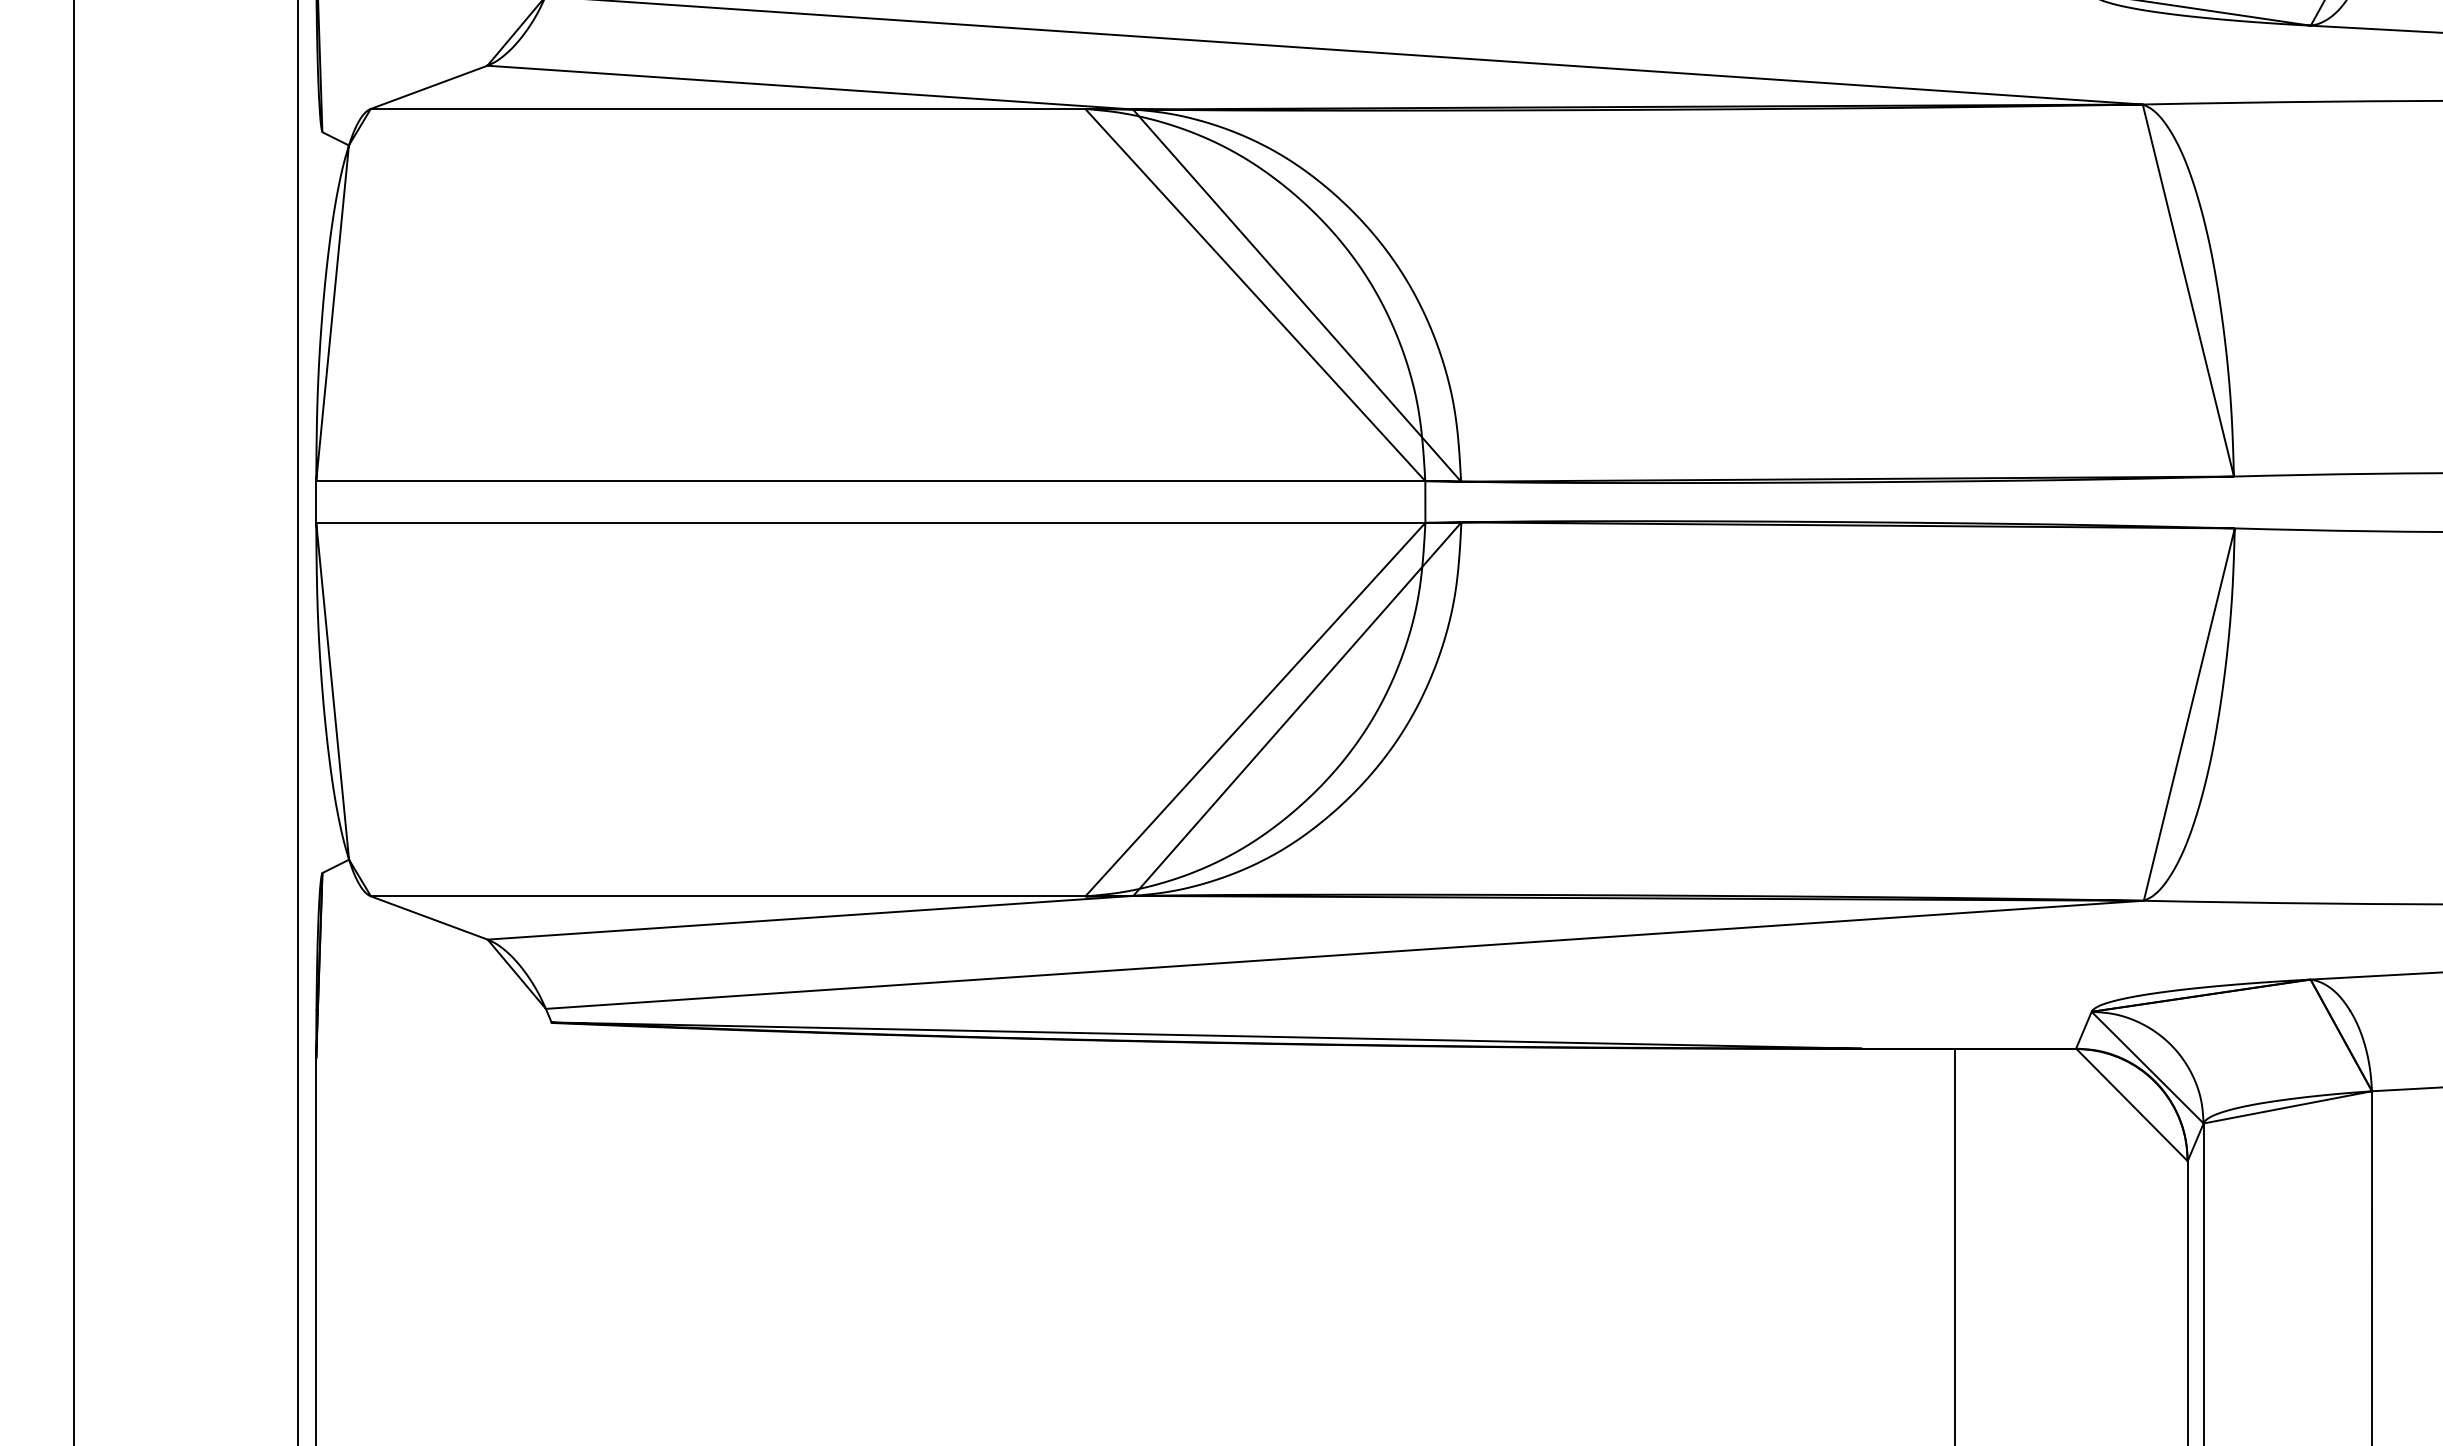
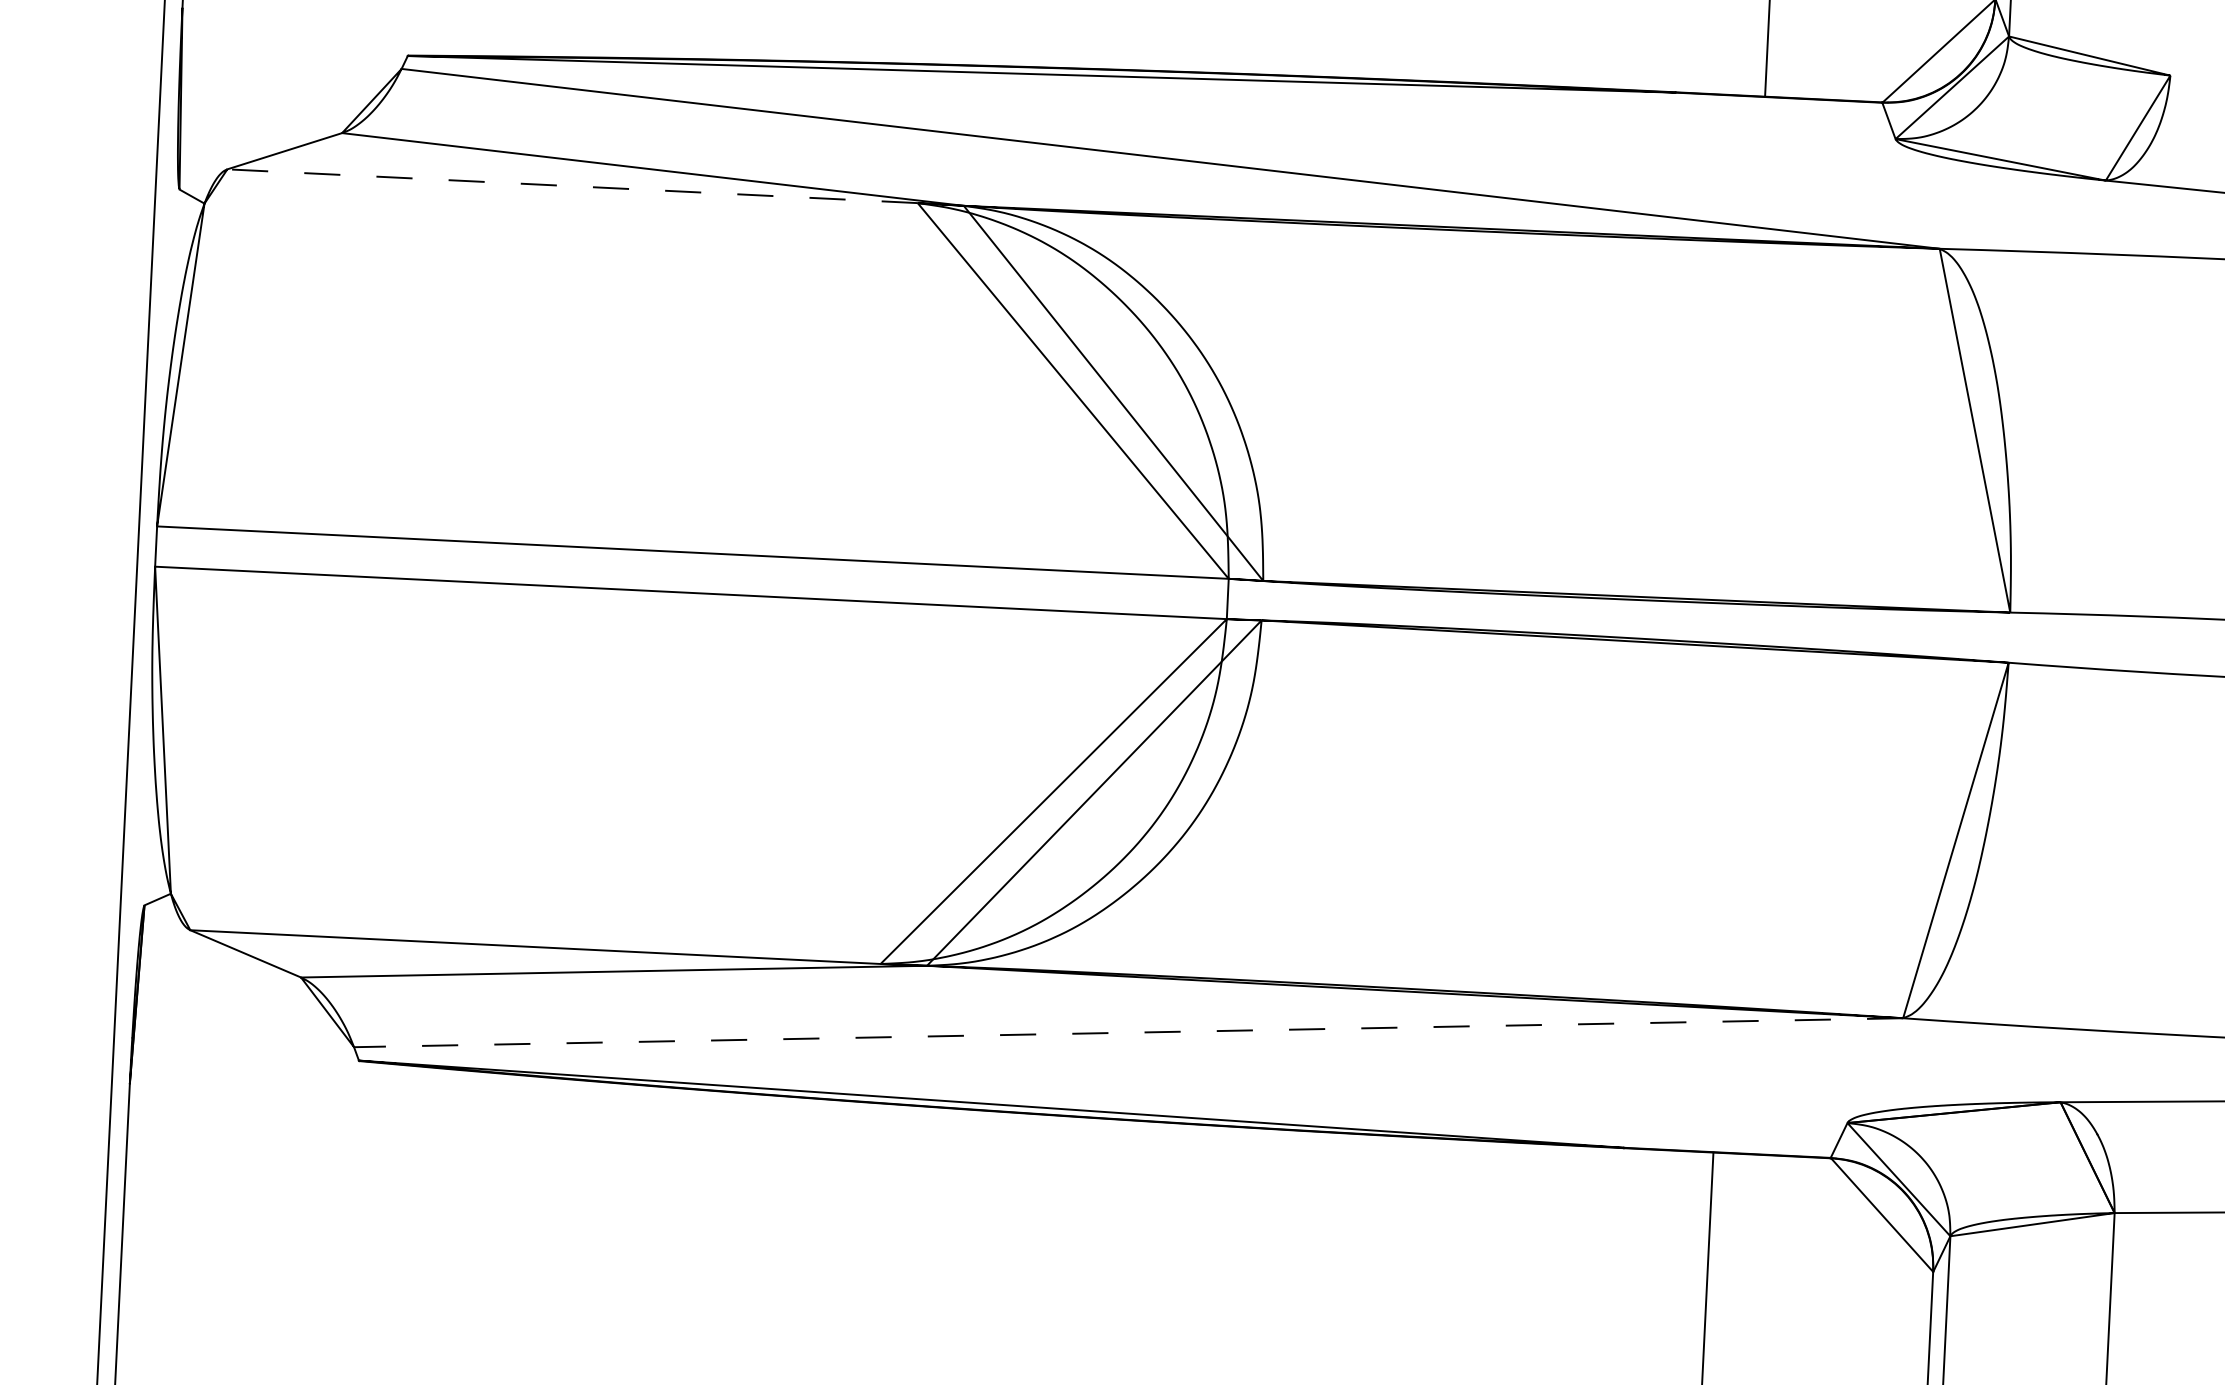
line: (727, 108) -> (572, 185), solid -> dashed
line: (1344, 954) -> (1128, 1032), solid -> dashed

